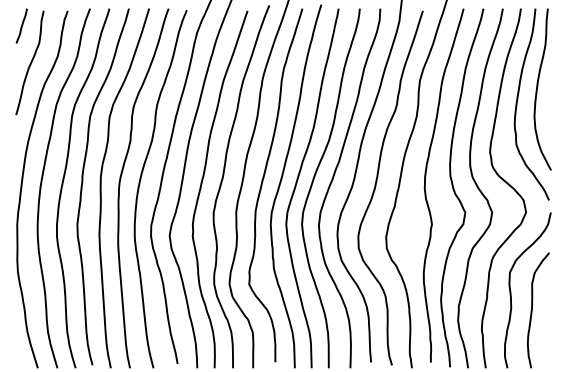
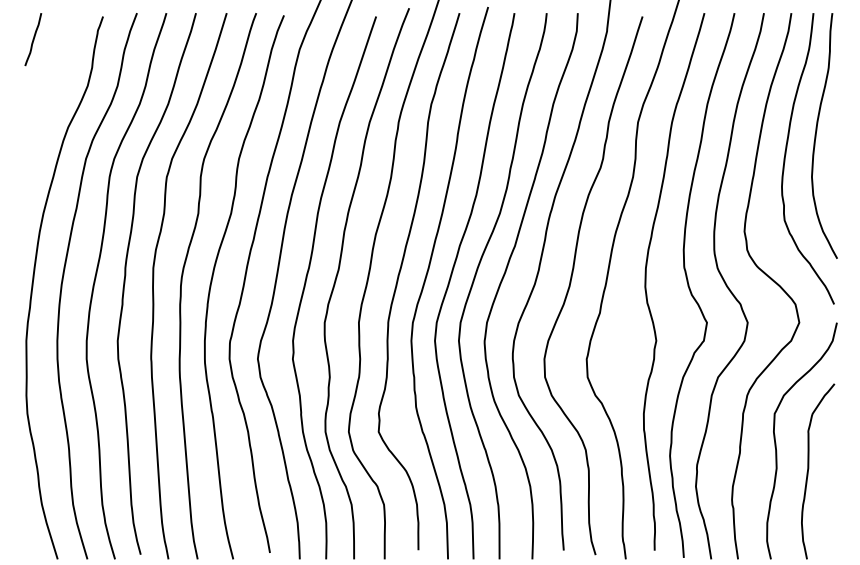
curve: (30, 62) -> (46, 94), removed

